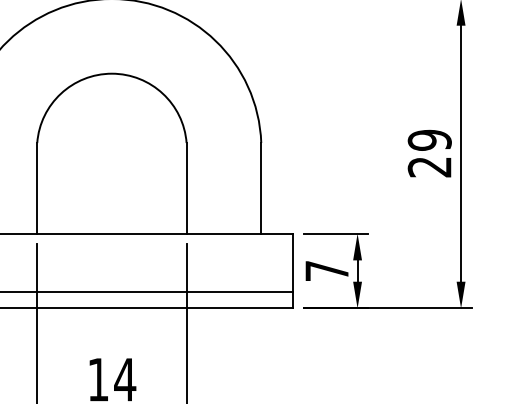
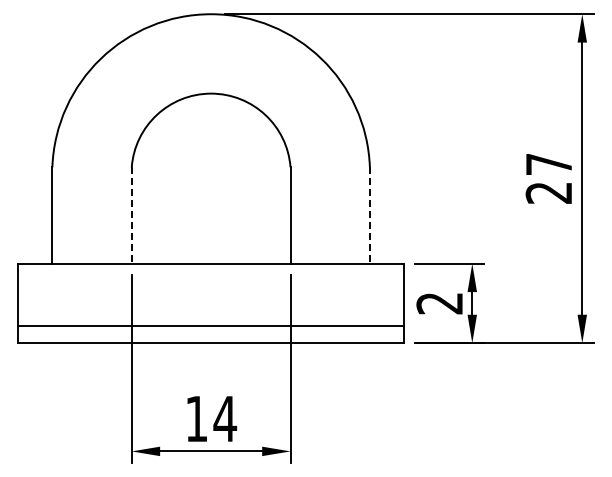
text: (429, 140) -> (548, 164), 29 -> 27
line: (37, 189) -> (131, 216), solid -> dashed
line: (260, 189) -> (369, 216), solid -> dashed
text: (326, 271) -> (439, 303), 7 -> 2

